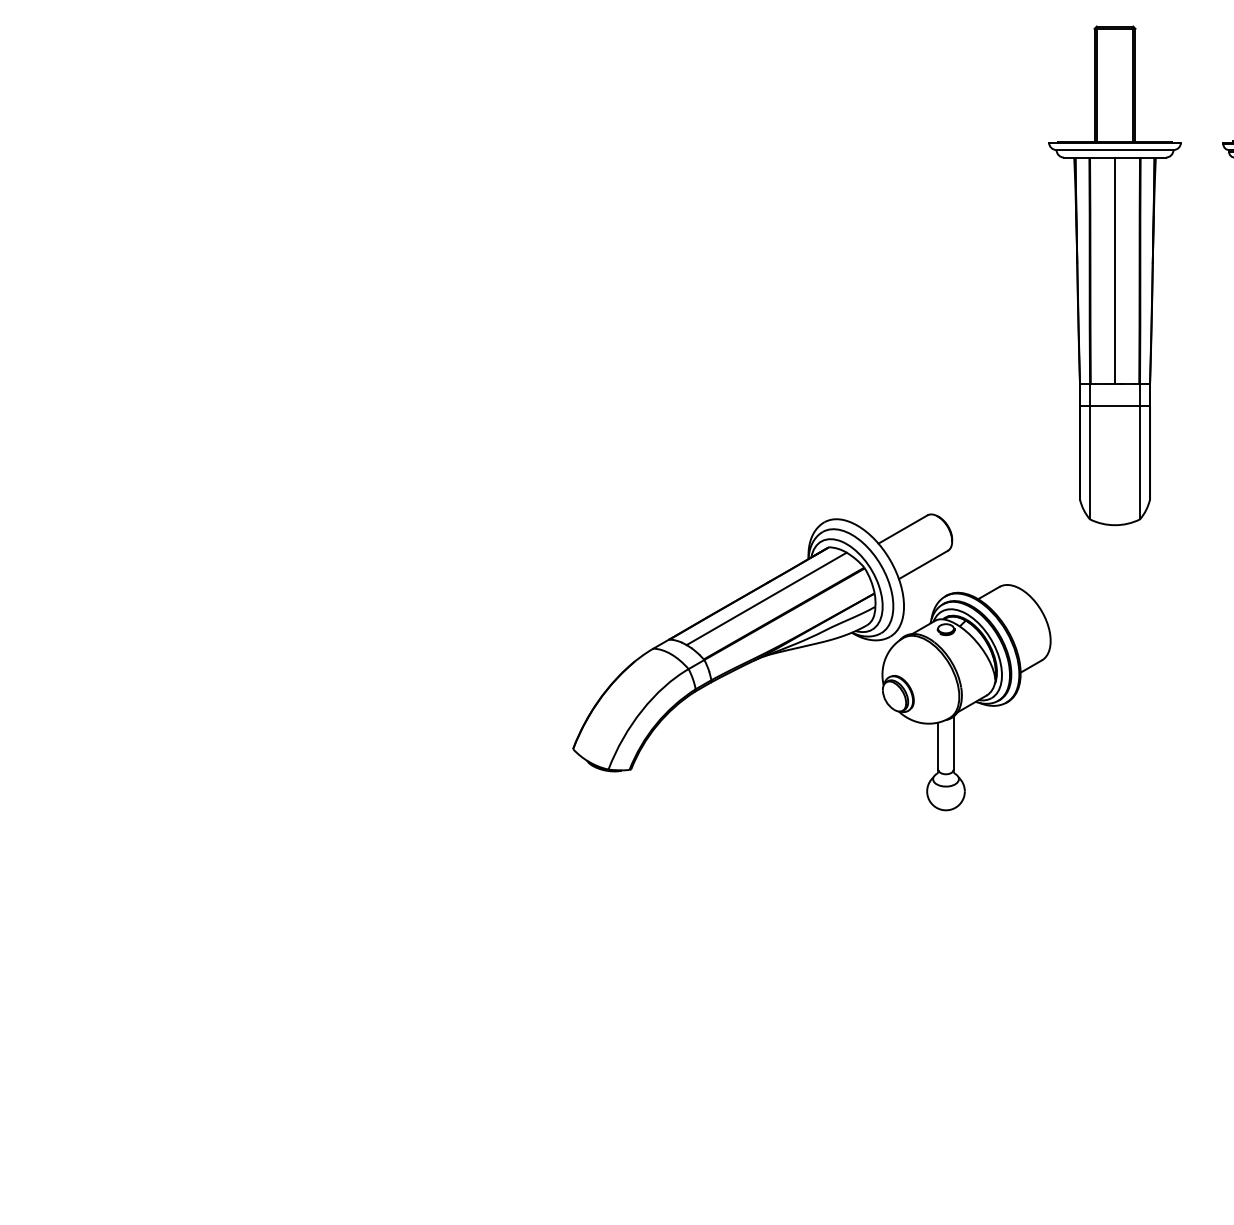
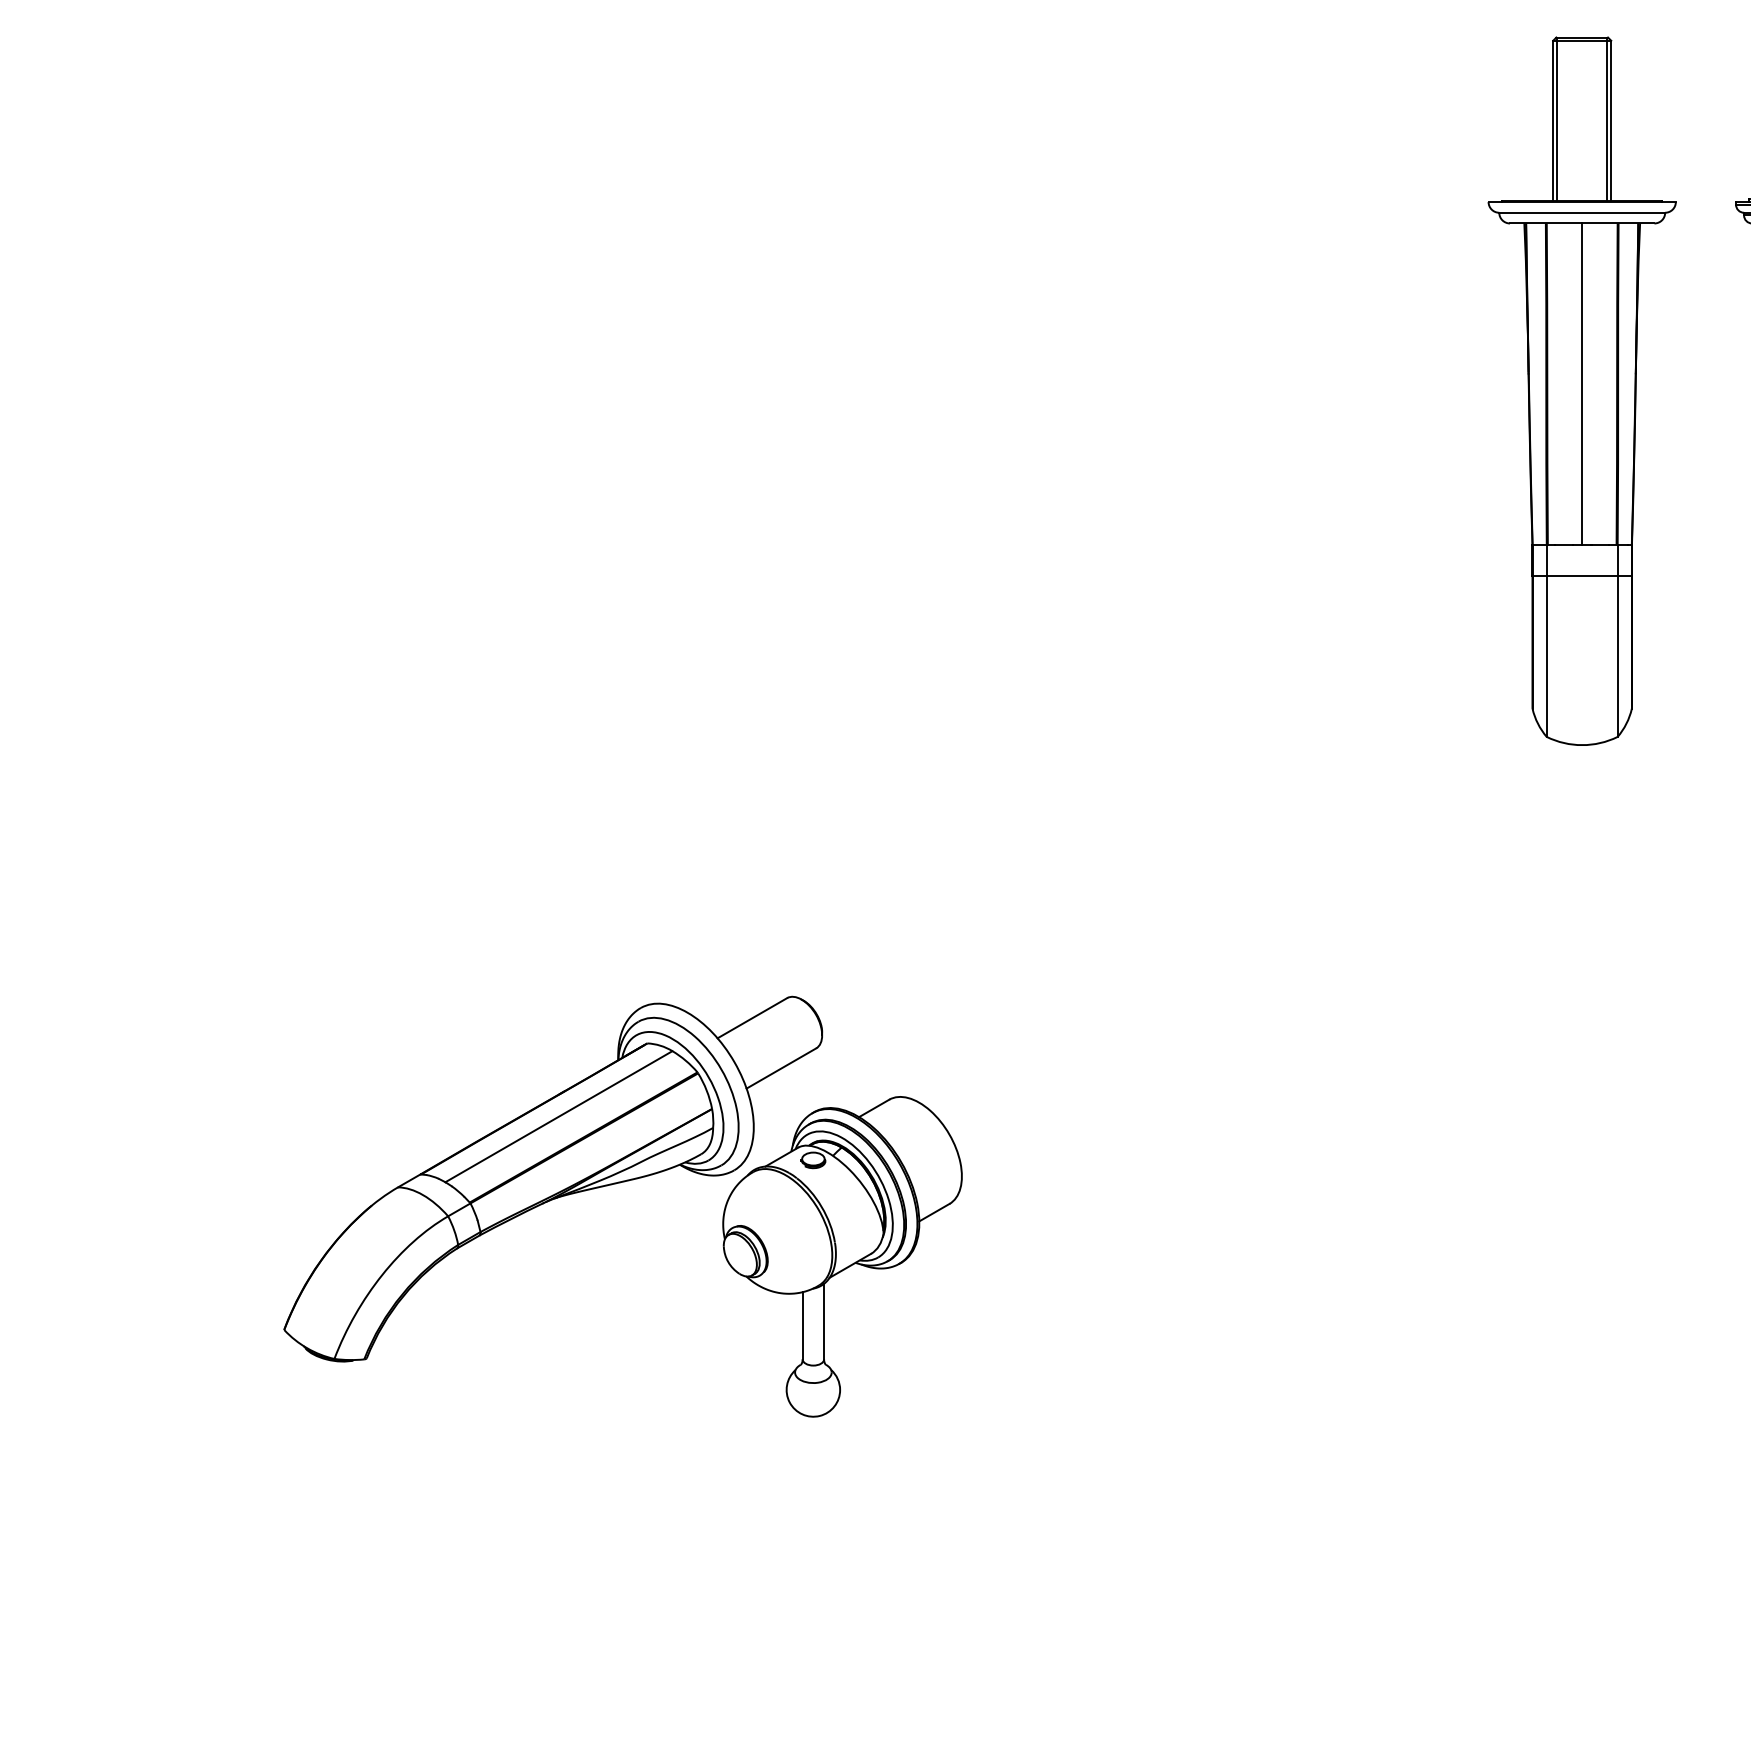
part: (807, 646) -> (616, 1184), moved

